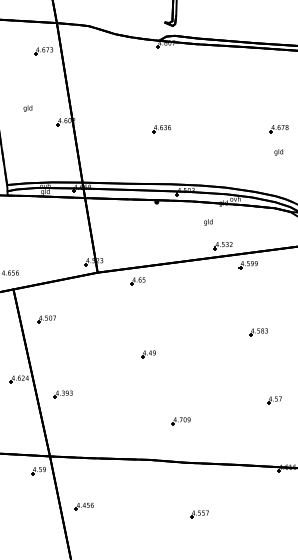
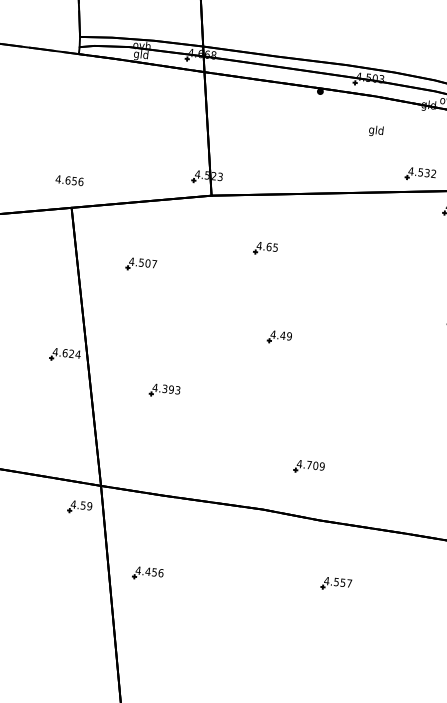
text: (208, 222) -> (376, 131), moved
part: (137, 281) -> (264, 248), moved
part: (46, 319) -> (141, 264), moved
part: (62, 394) -> (163, 390), moved
part: (180, 421) -> (307, 467), moved
part: (199, 514) -> (336, 584), moved

